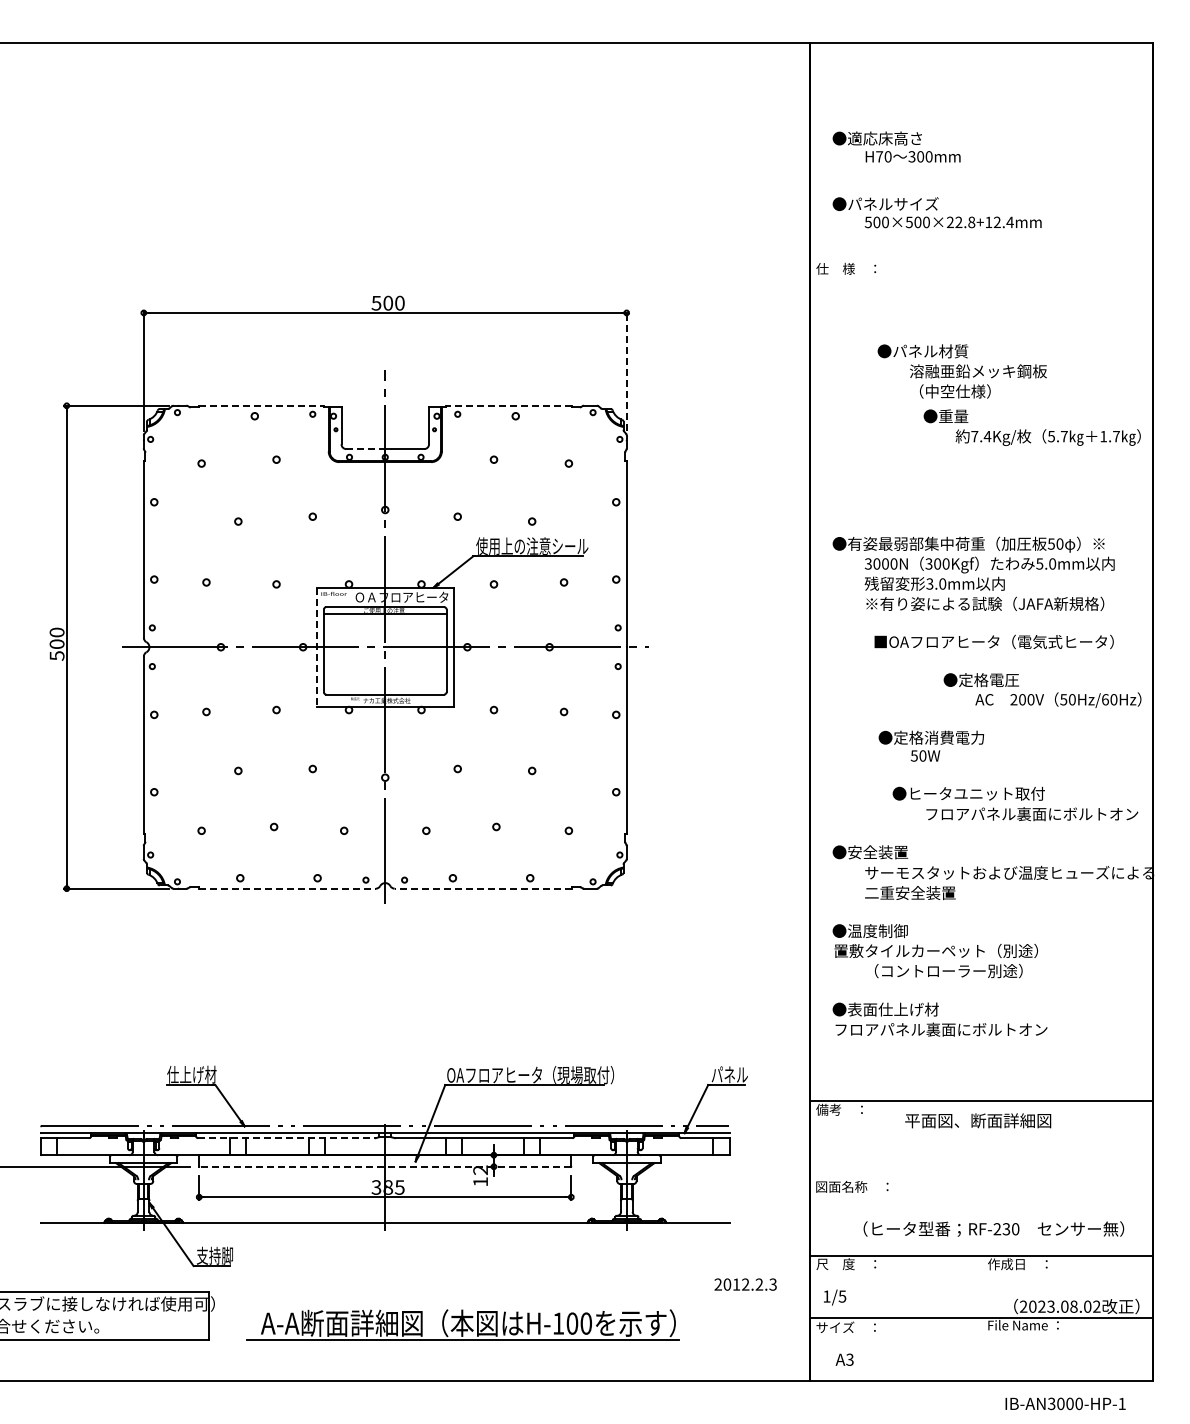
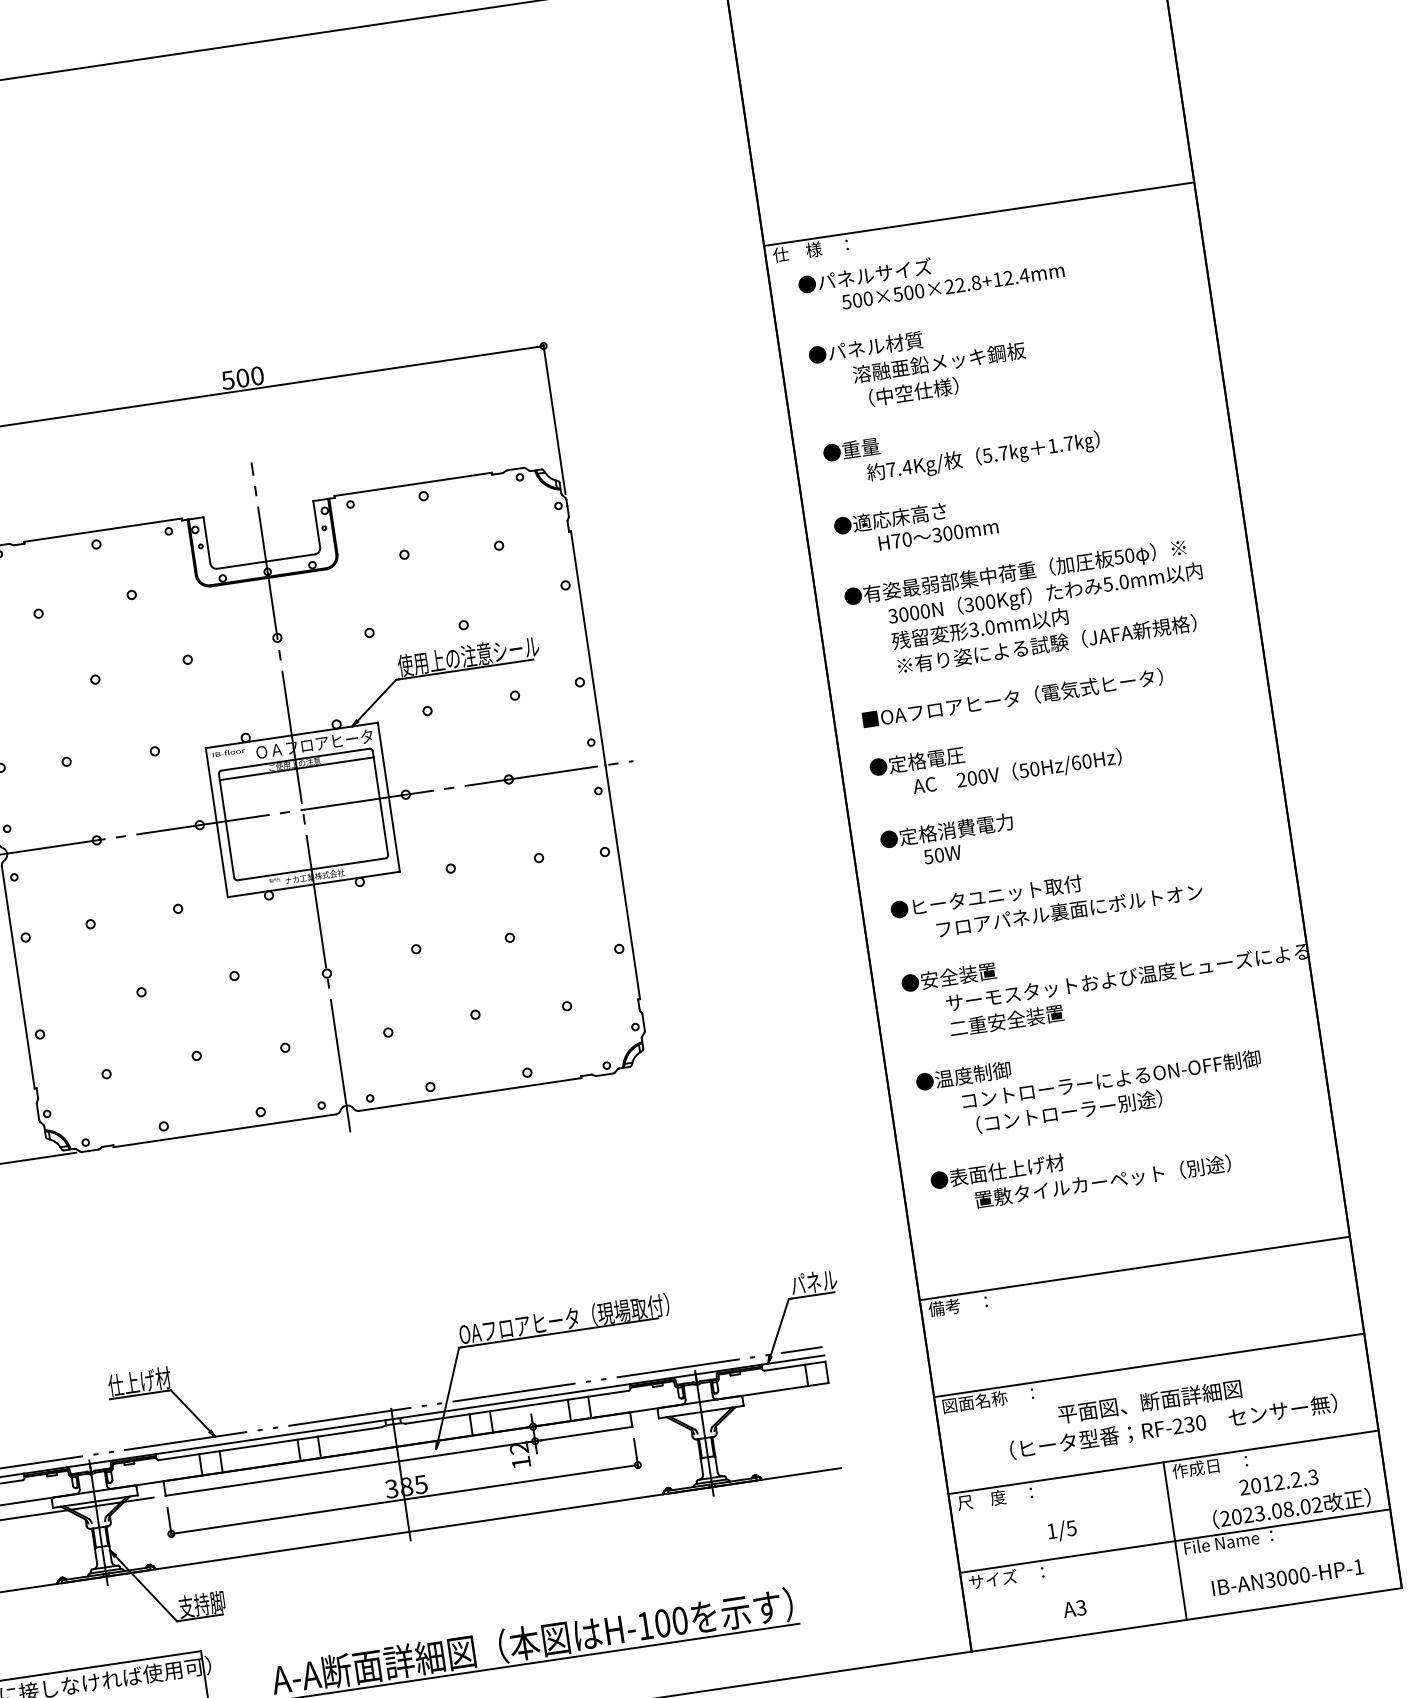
text: (896, 146) -> (915, 525), moved
text: (936, 212) -> (930, 276), moved
line: (981, 260) -> (978, 214), added
line: (626, 370) -> (554, 418), dashed -> solid
text: (961, 371) -> (917, 365), moved
line: (261, 405) -> (102, 529), dashed -> solid
line: (508, 405) -> (412, 484), dashed -> solid
text: (1031, 427) -> (960, 447), moved
line: (366, 449) -> (242, 565), dashed -> solid
text: (993, 641) -> (1011, 697), moved
line: (316, 647) -> (216, 823), dashed -> solid
text: (1042, 690) -> (995, 763), moved
text: (931, 745) -> (948, 840), moved
text: (1015, 803) -> (1046, 900), moved
line: (287, 888) -> (224, 1130), dashed -> solid
line: (483, 888) -> (470, 1094), dashed -> solid
text: (969, 950) -> (1091, 1082), 置敷タイルカーペット（別途） -> コントローラーによるON-OFF制御
text: (951, 1029) -> (1083, 1184), フロアパネル裏面にボルトオン -> 置敷タイルカーペット（別途）
text: (978, 1120) -> (1150, 1401), moved
line: (286, 1138) -> (269, 1444), dashed -> solid
line: (384, 1166) -> (397, 1461), dashed -> solid
line: (981, 1178) -> (1148, 1365), added
text: (745, 1284) -> (1278, 1482), moved
text: (835, 1297) -> (1062, 1530), moved
line: (981, 1318) -> (1174, 1541), added
text: (844, 1359) -> (1074, 1608), moved
text: (1065, 1403) -> (1287, 1577), moved

